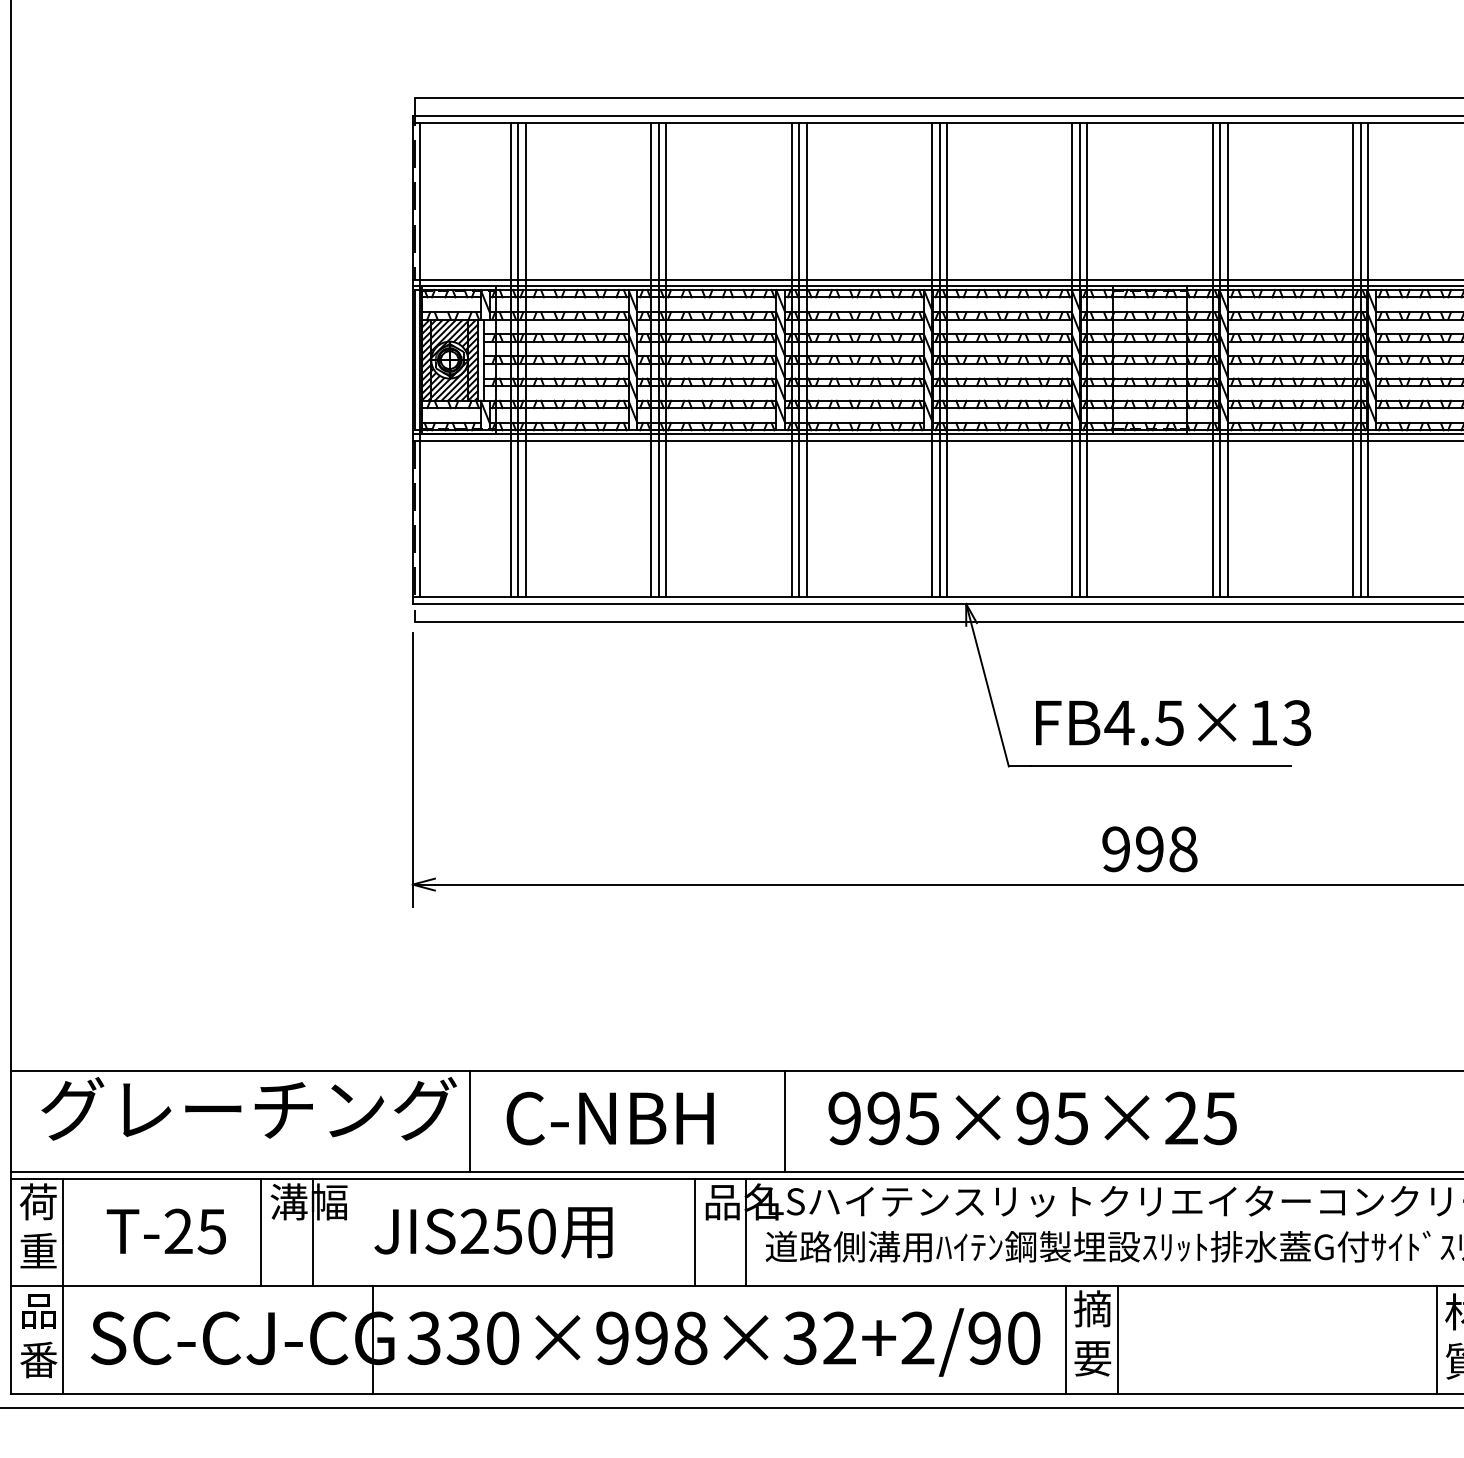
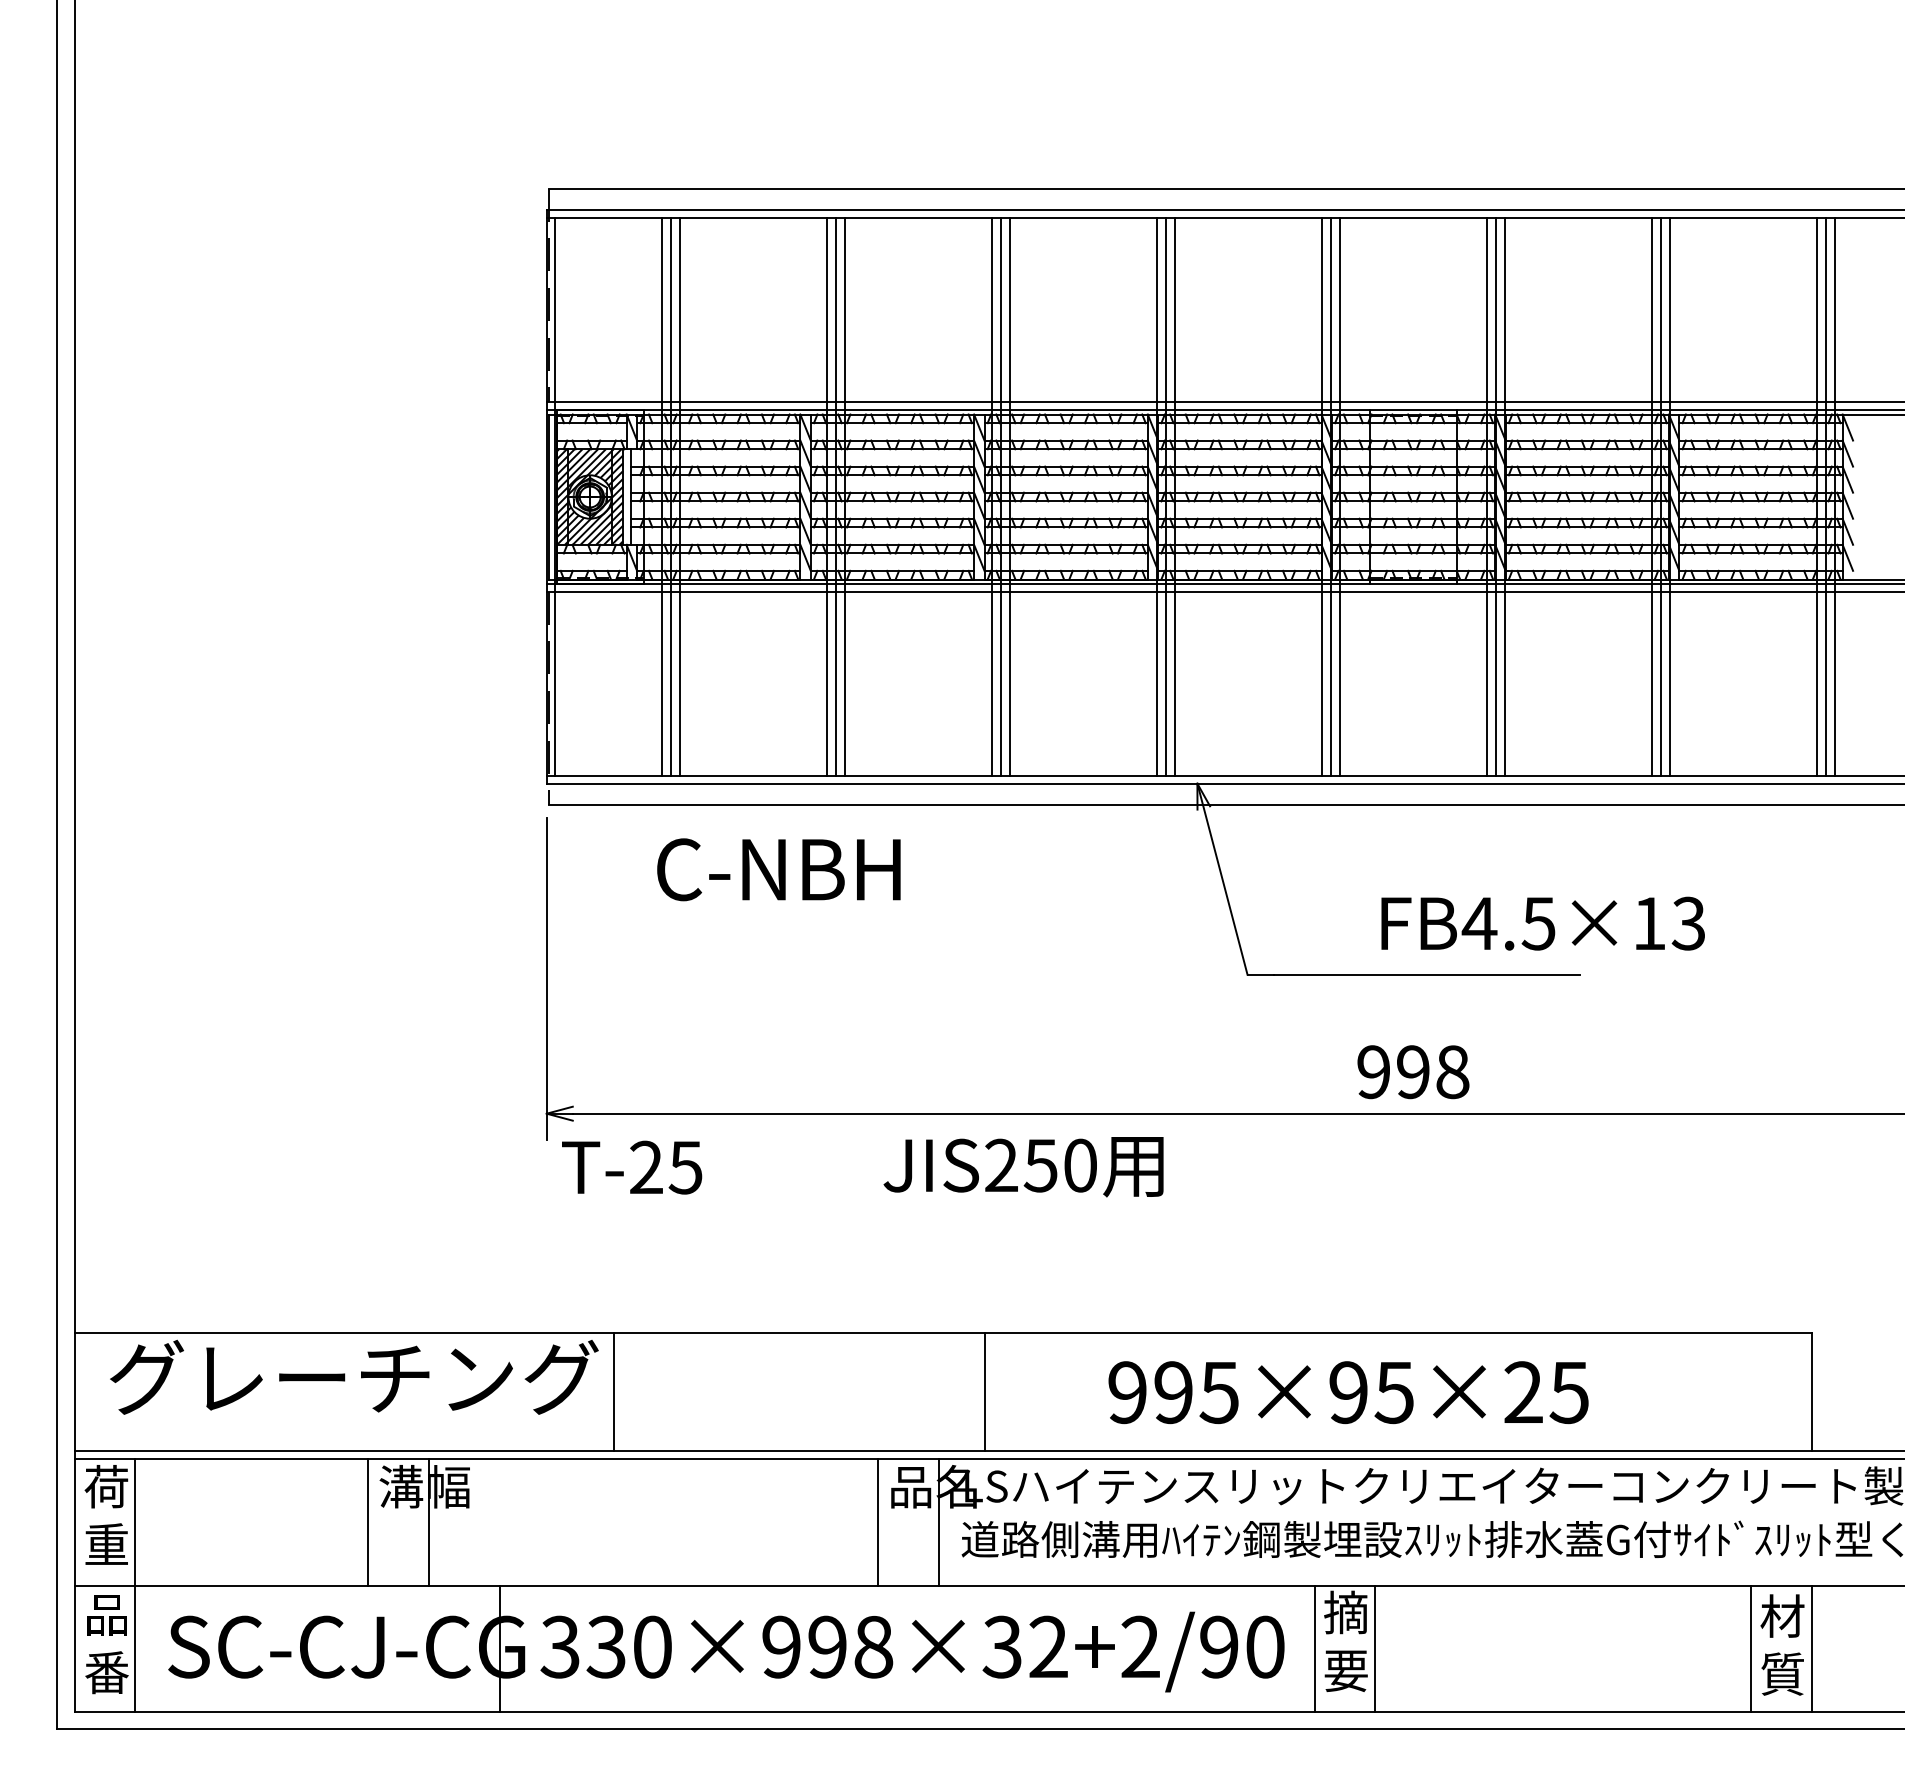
text: (1172, 722) -> (1542, 923), moved
text: (609, 1118) -> (778, 869), moved
text: (1032, 1118) -> (1348, 1392), moved
text: (166, 1231) -> (632, 1167), moved
text: (493, 1233) -> (1023, 1167), moved

